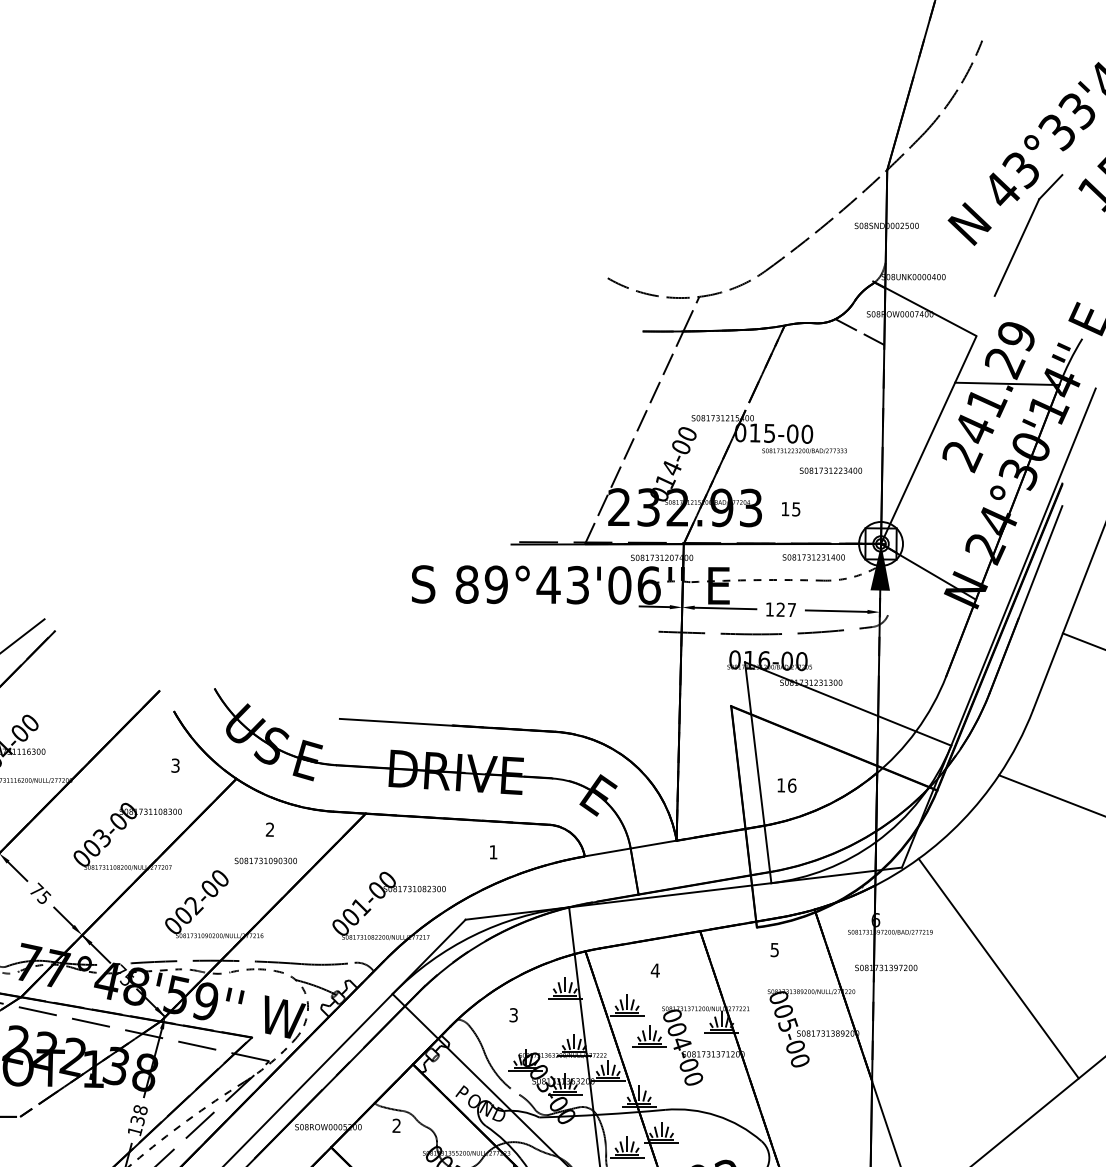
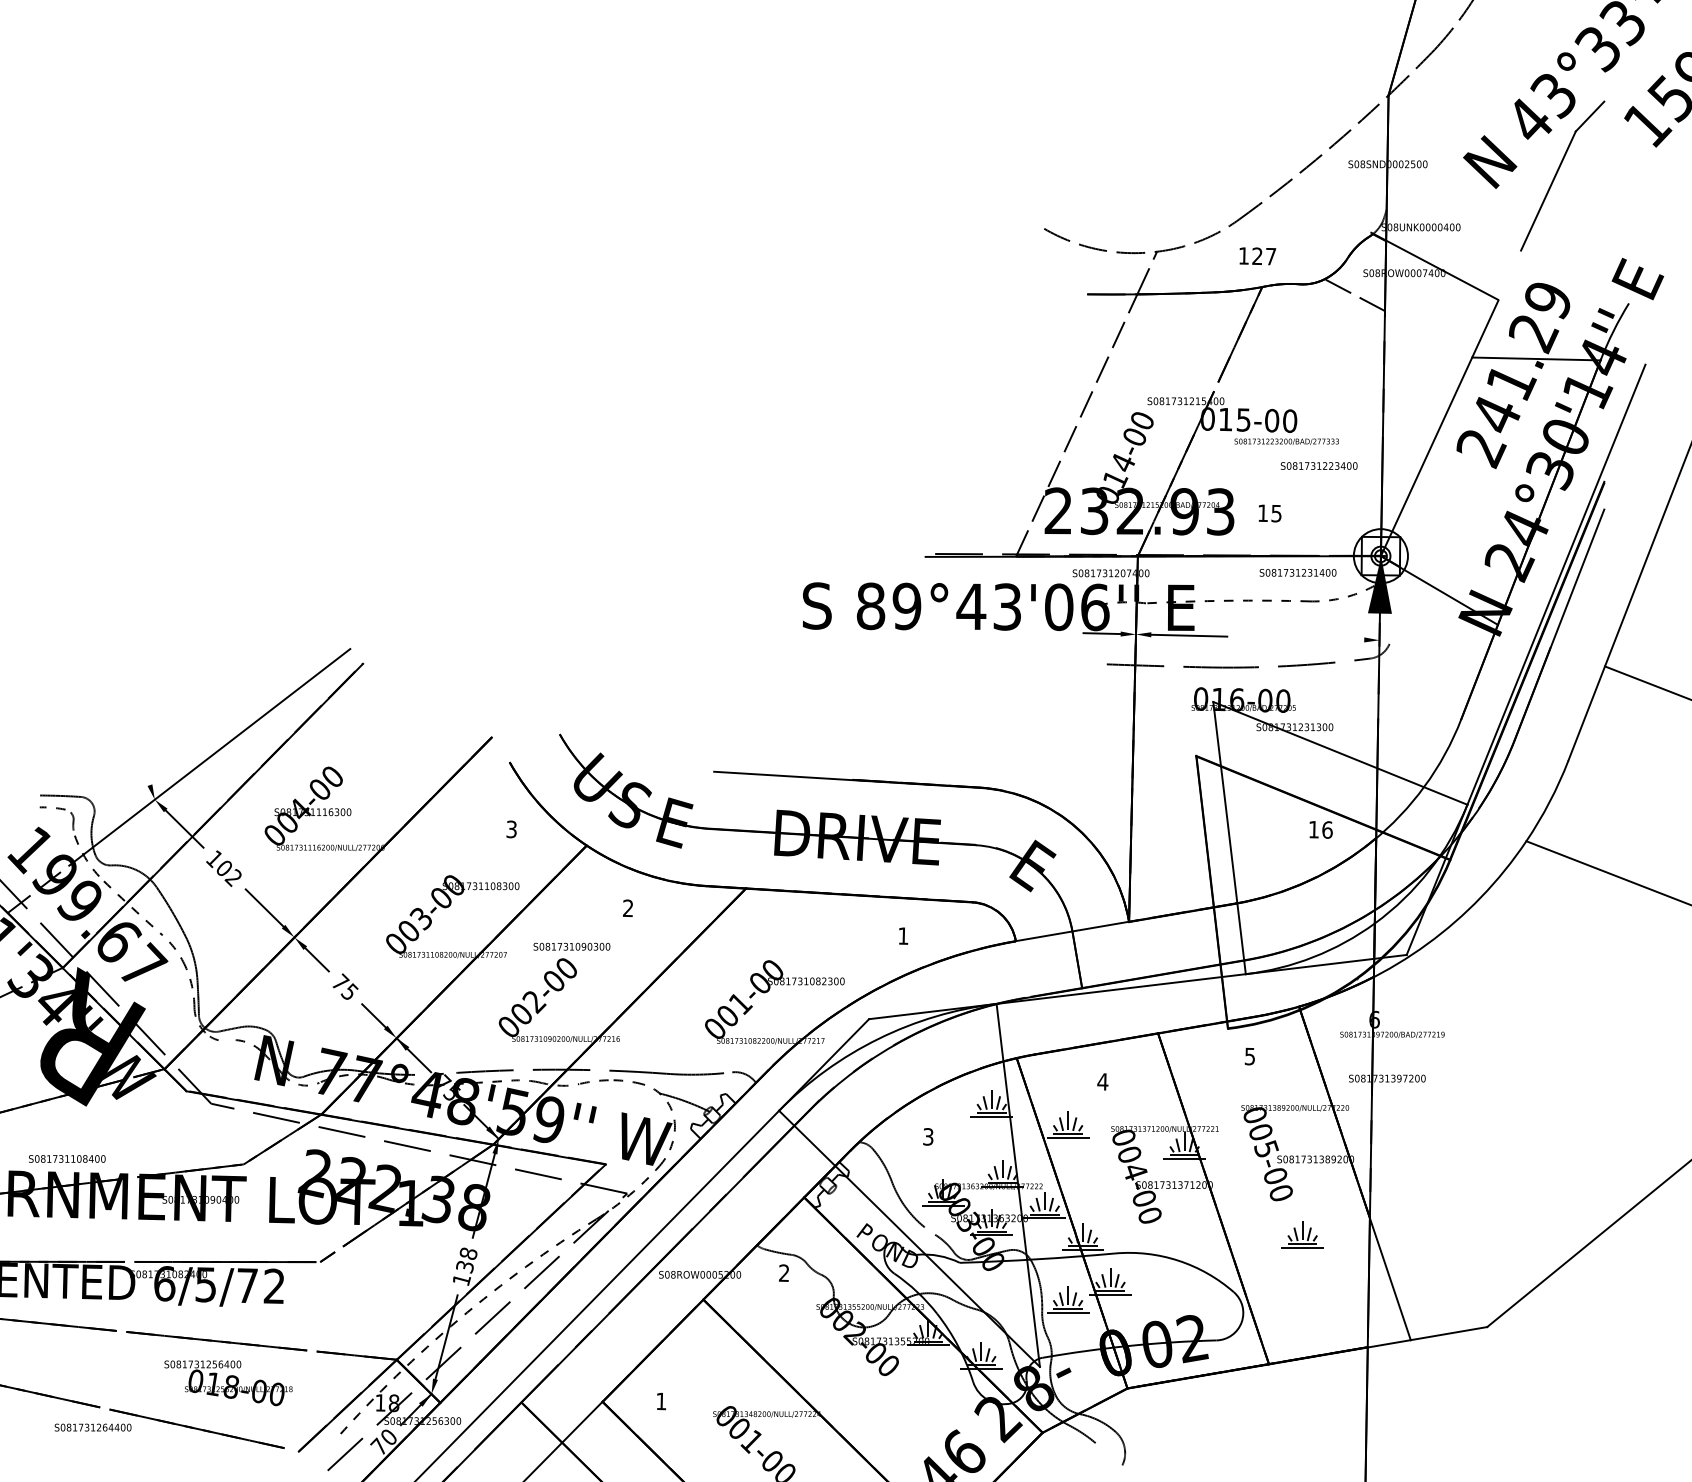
text: (780, 609) -> (1257, 256), moved
line: (836, 610) -> (1326, 638), removed
text: (786, 785) -> (1320, 829), moved
text: (265, 860) -> (571, 946), moved
line: (998, 968) -> (1525, 1079), removed
part: (649, 1036) -> (1302, 1234), moved

